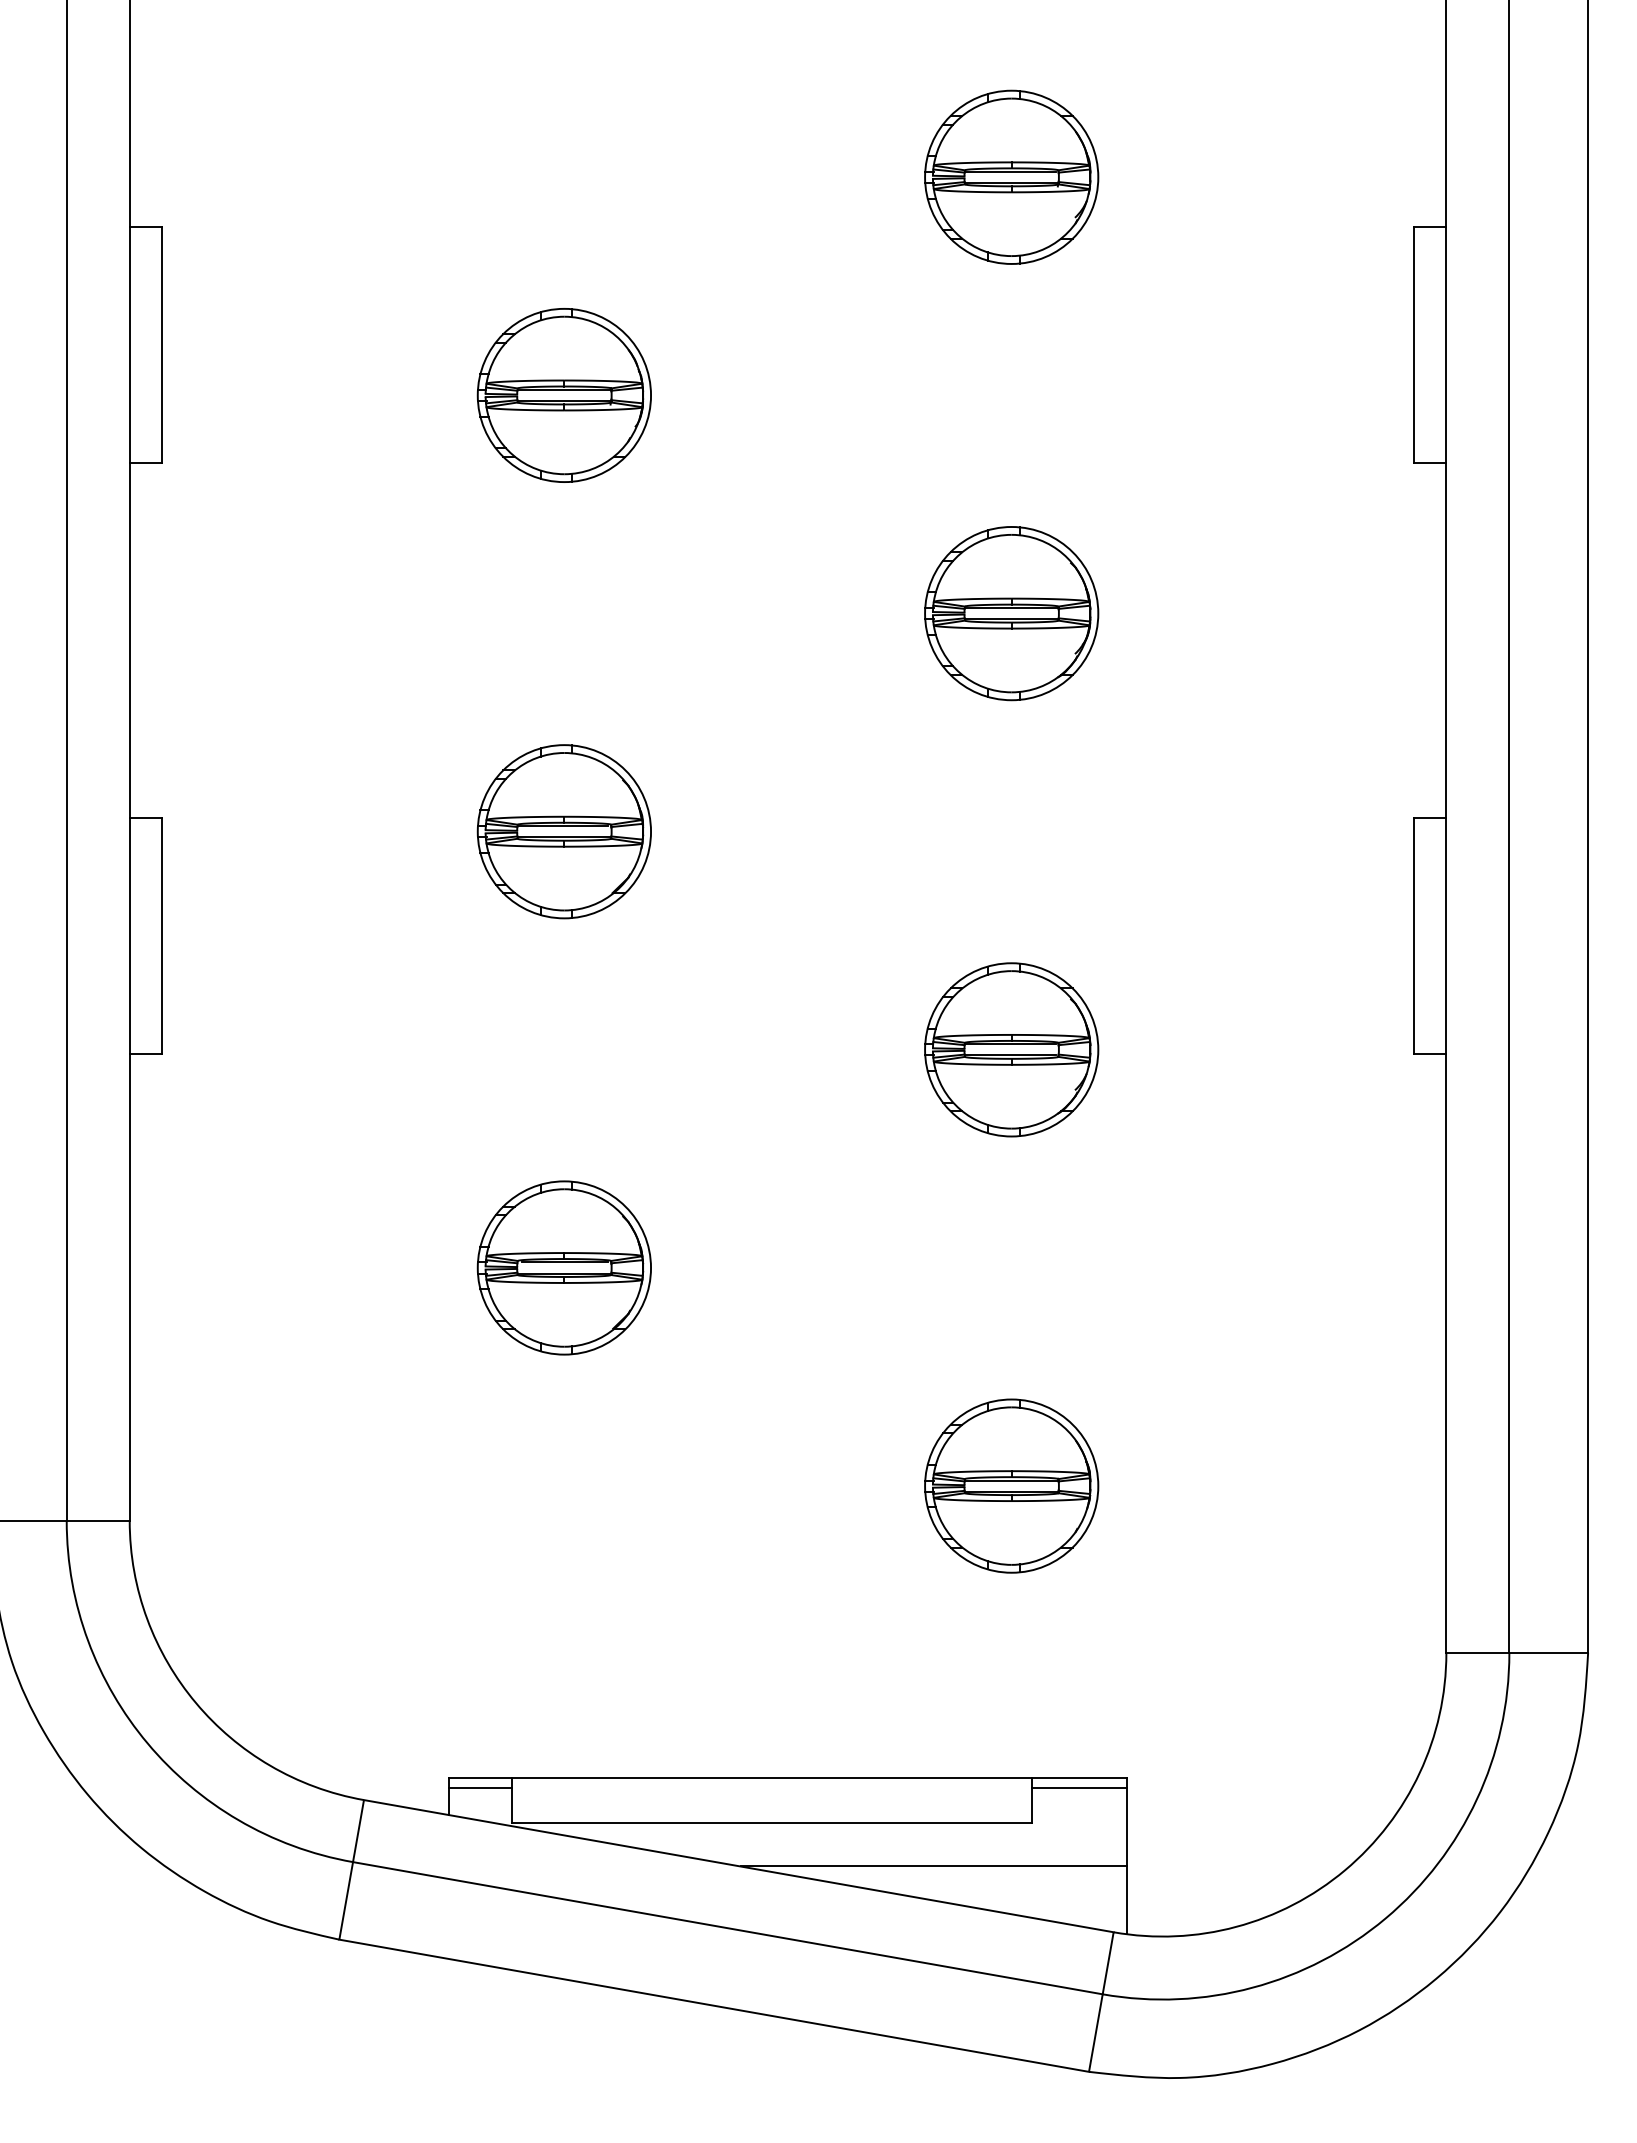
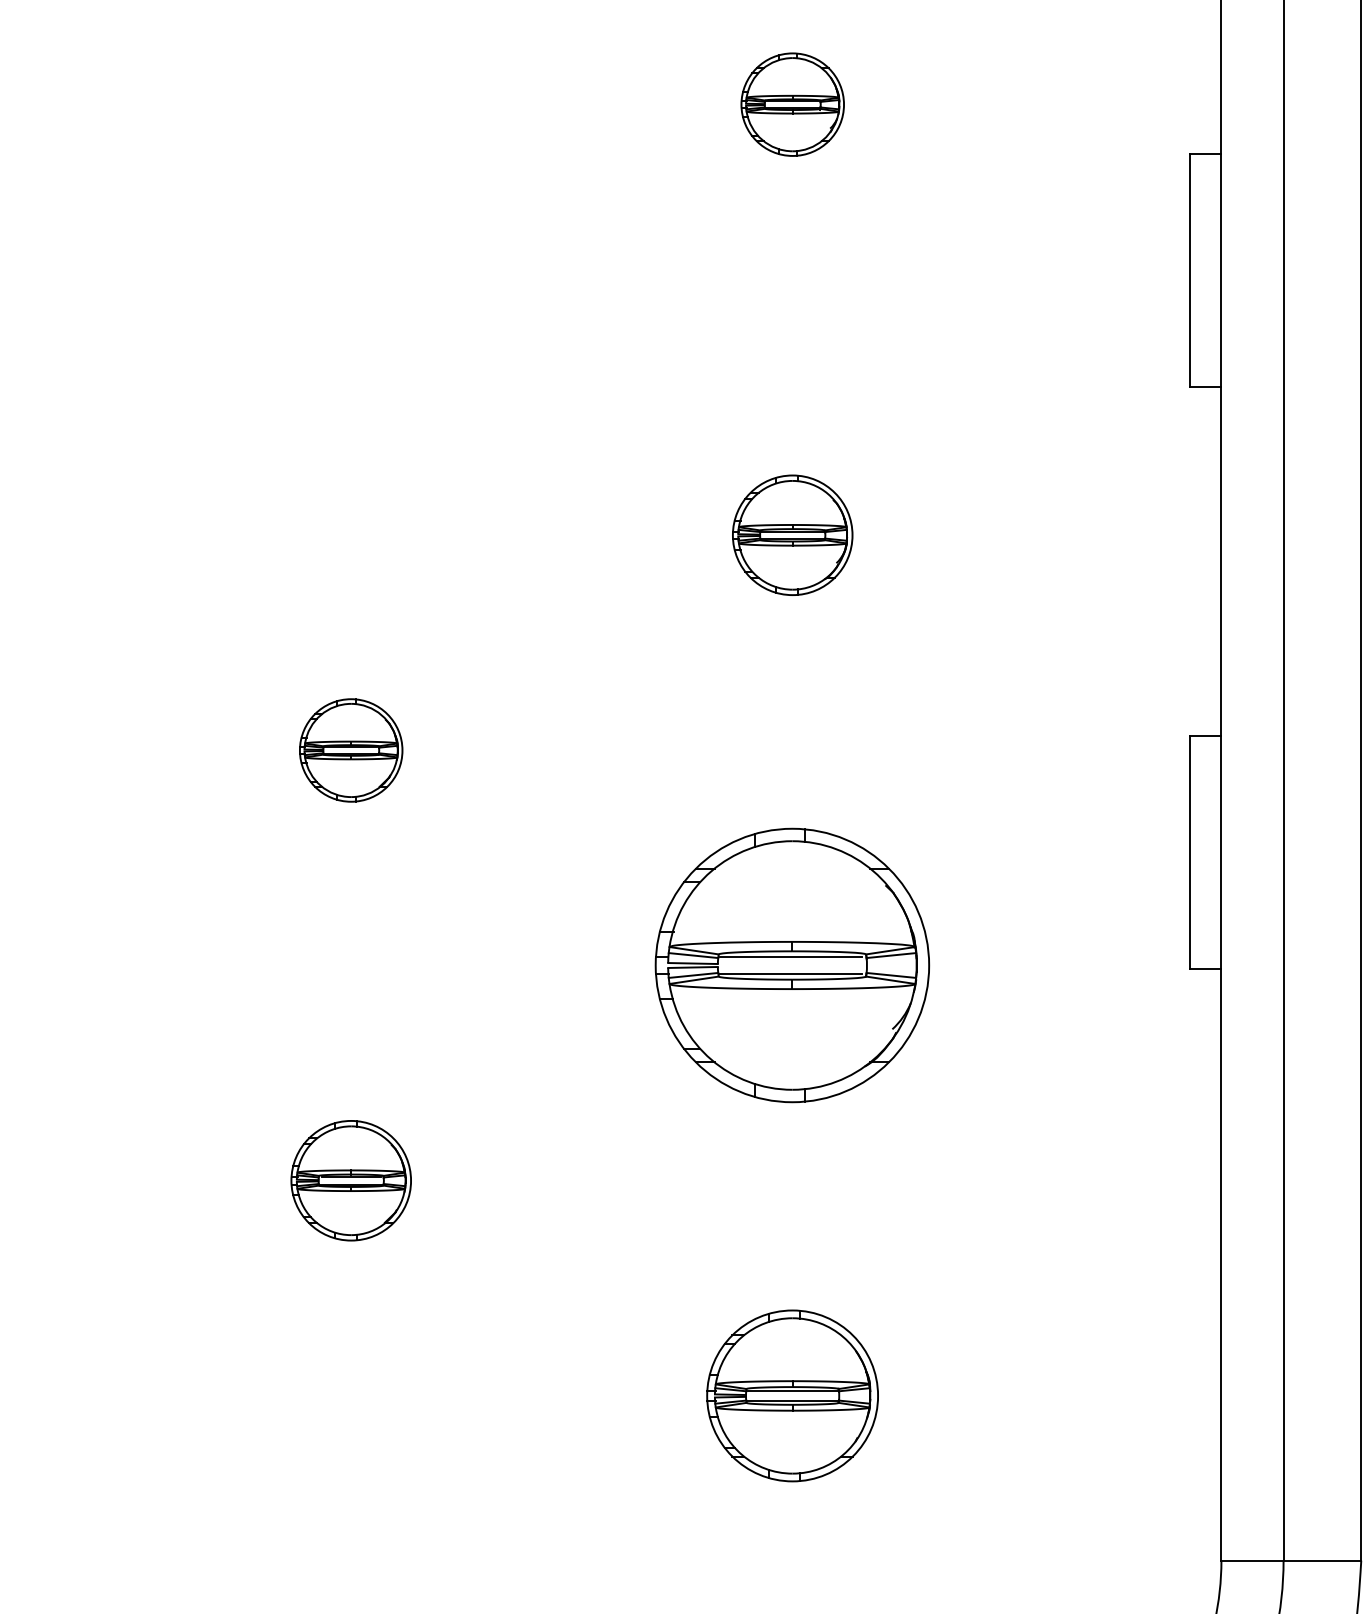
part: (1011, 176) -> (792, 103), size x0.6
part: (563, 395) -> (350, 320), removed
part: (1011, 613) -> (792, 535), size x0.7
part: (563, 831) -> (350, 750), size x0.6
part: (1011, 1049) -> (792, 965), size x1.6
part: (563, 1267) -> (350, 1180), size x0.7

